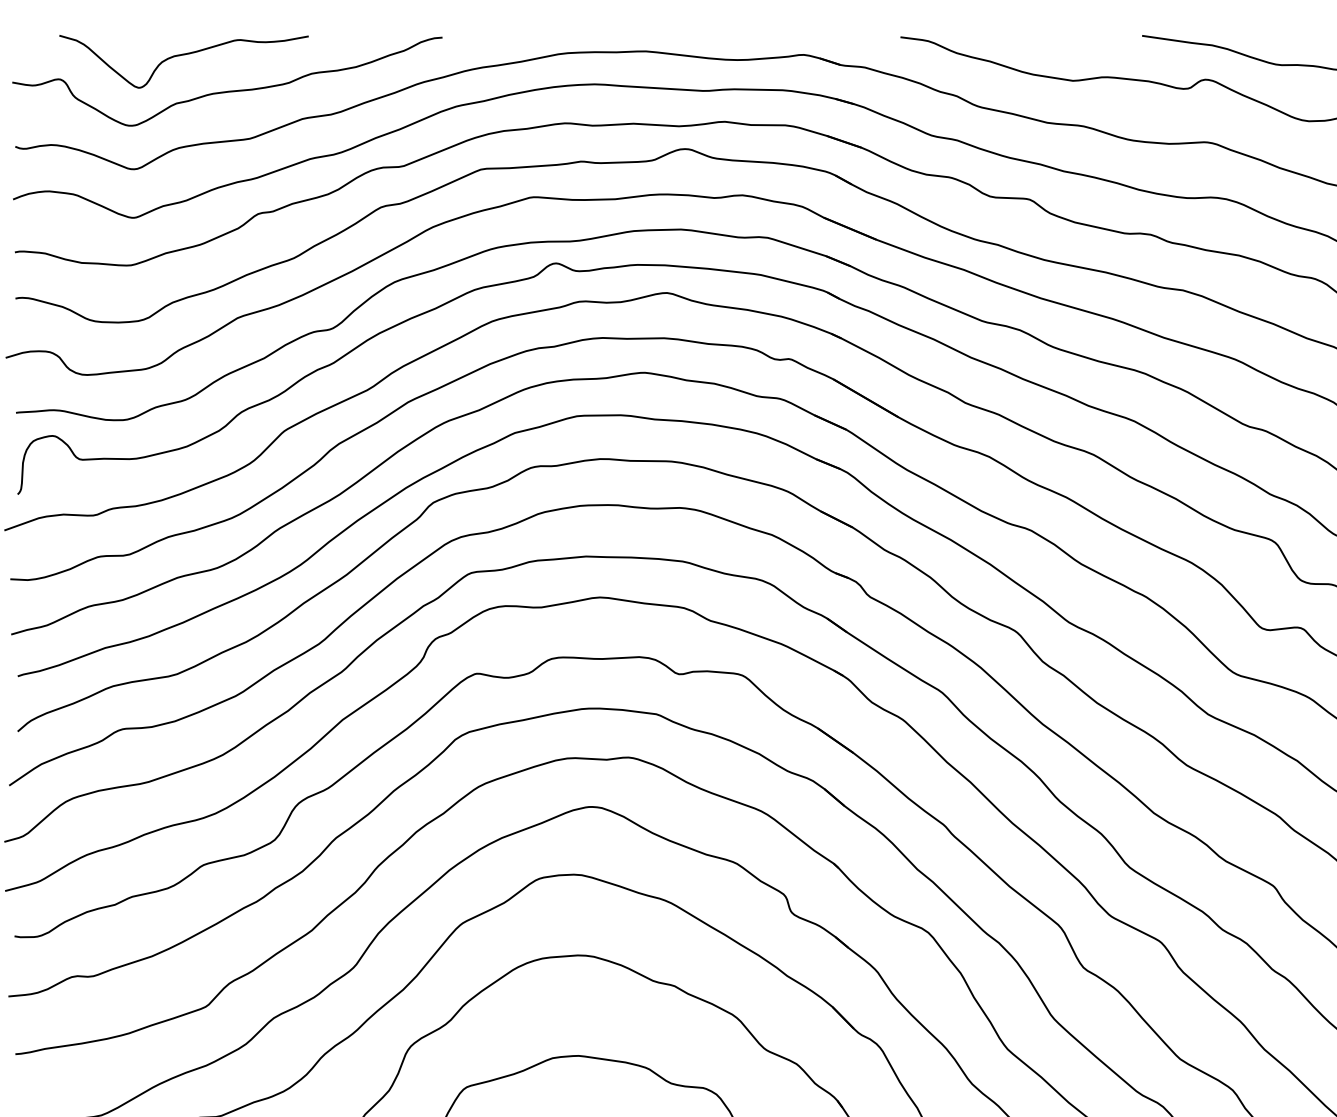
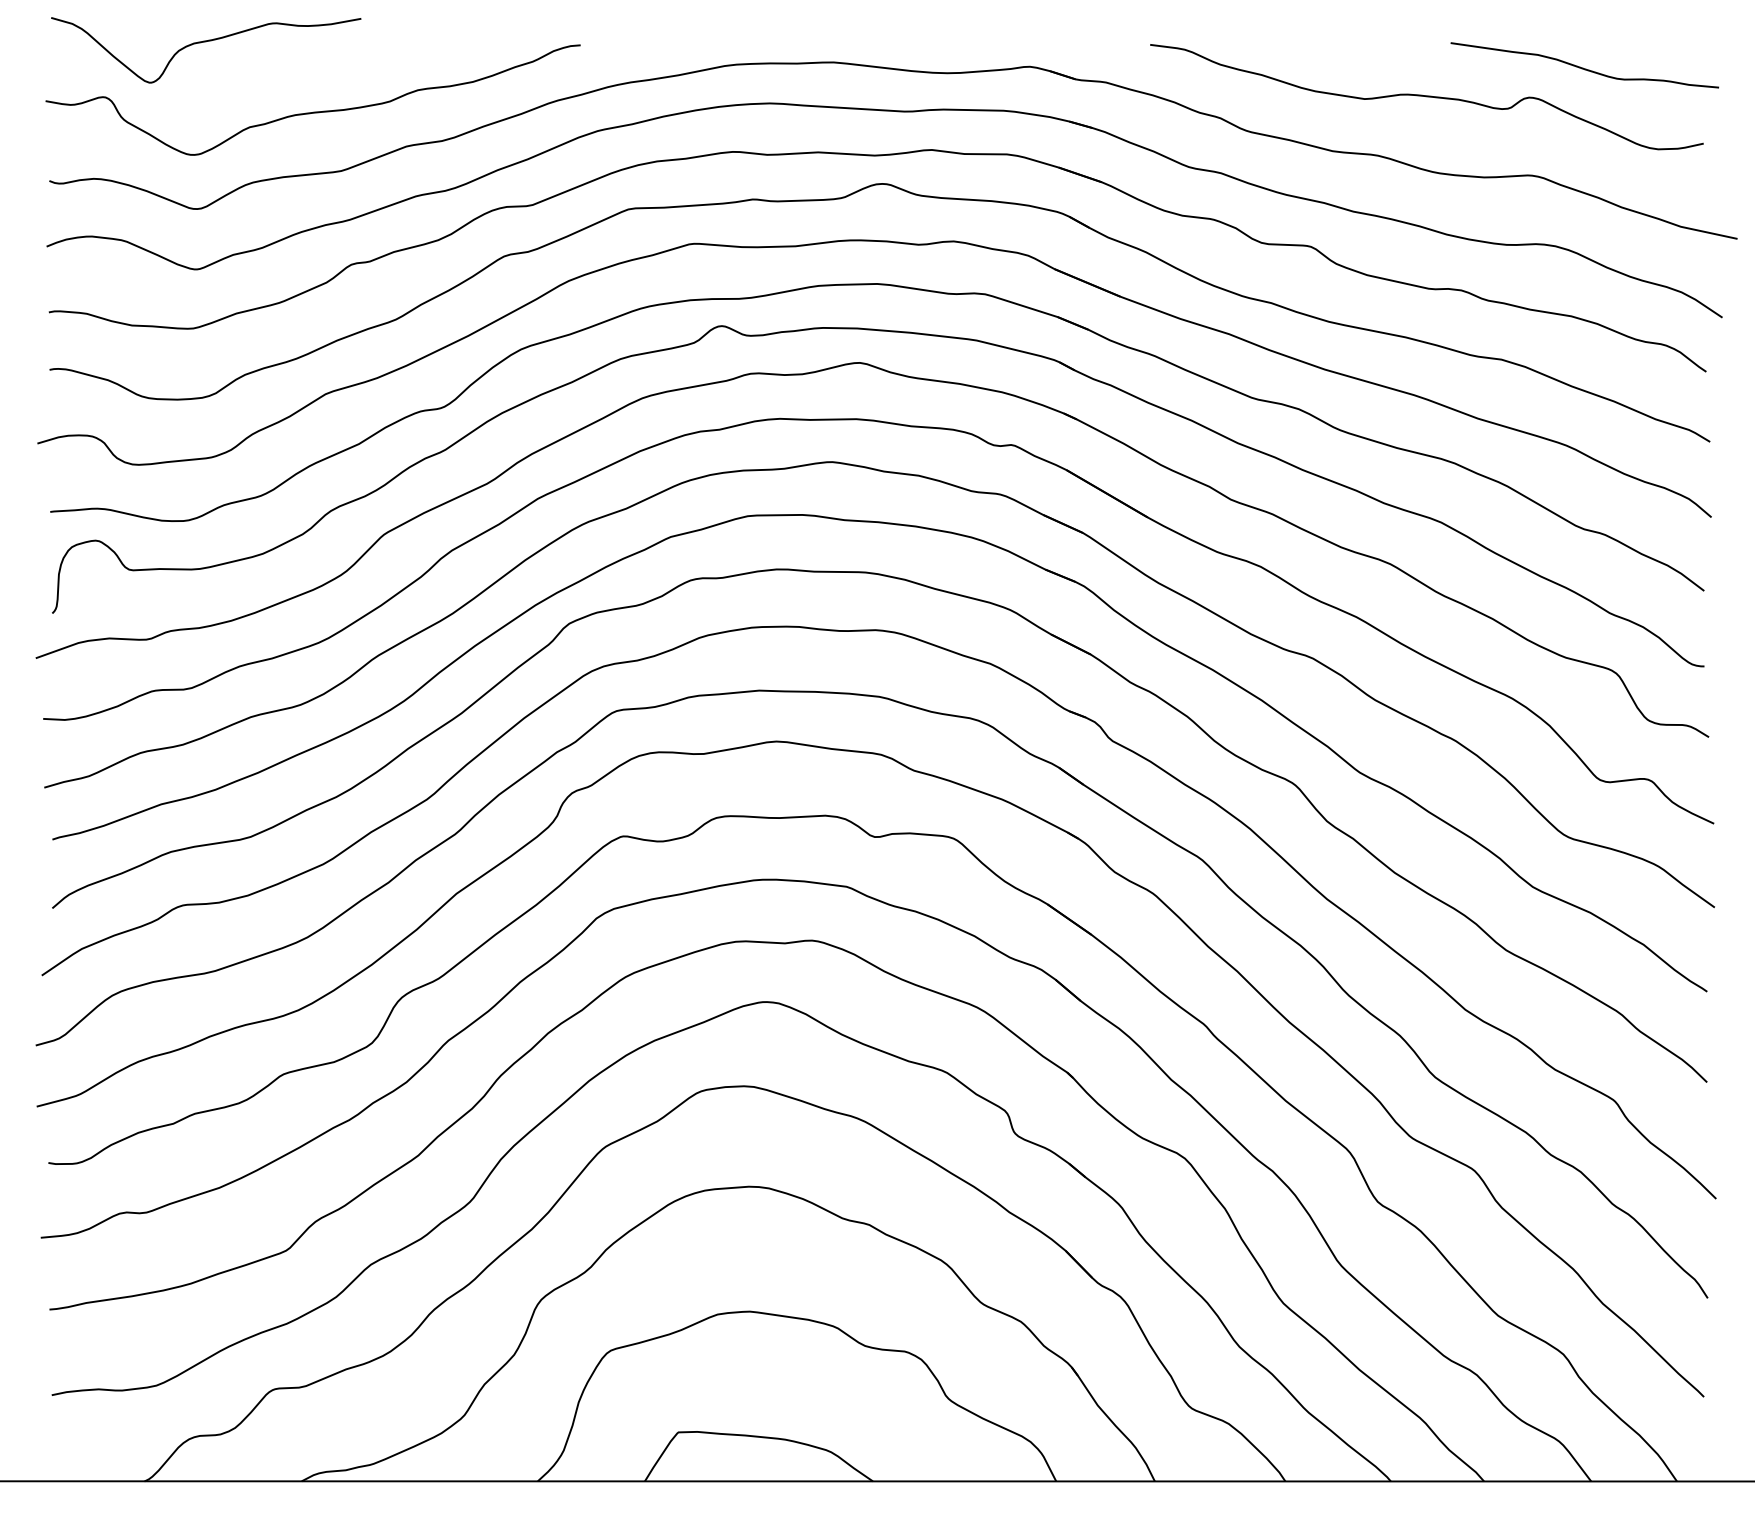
curve: (184, 55) -> (206, 42), moved

